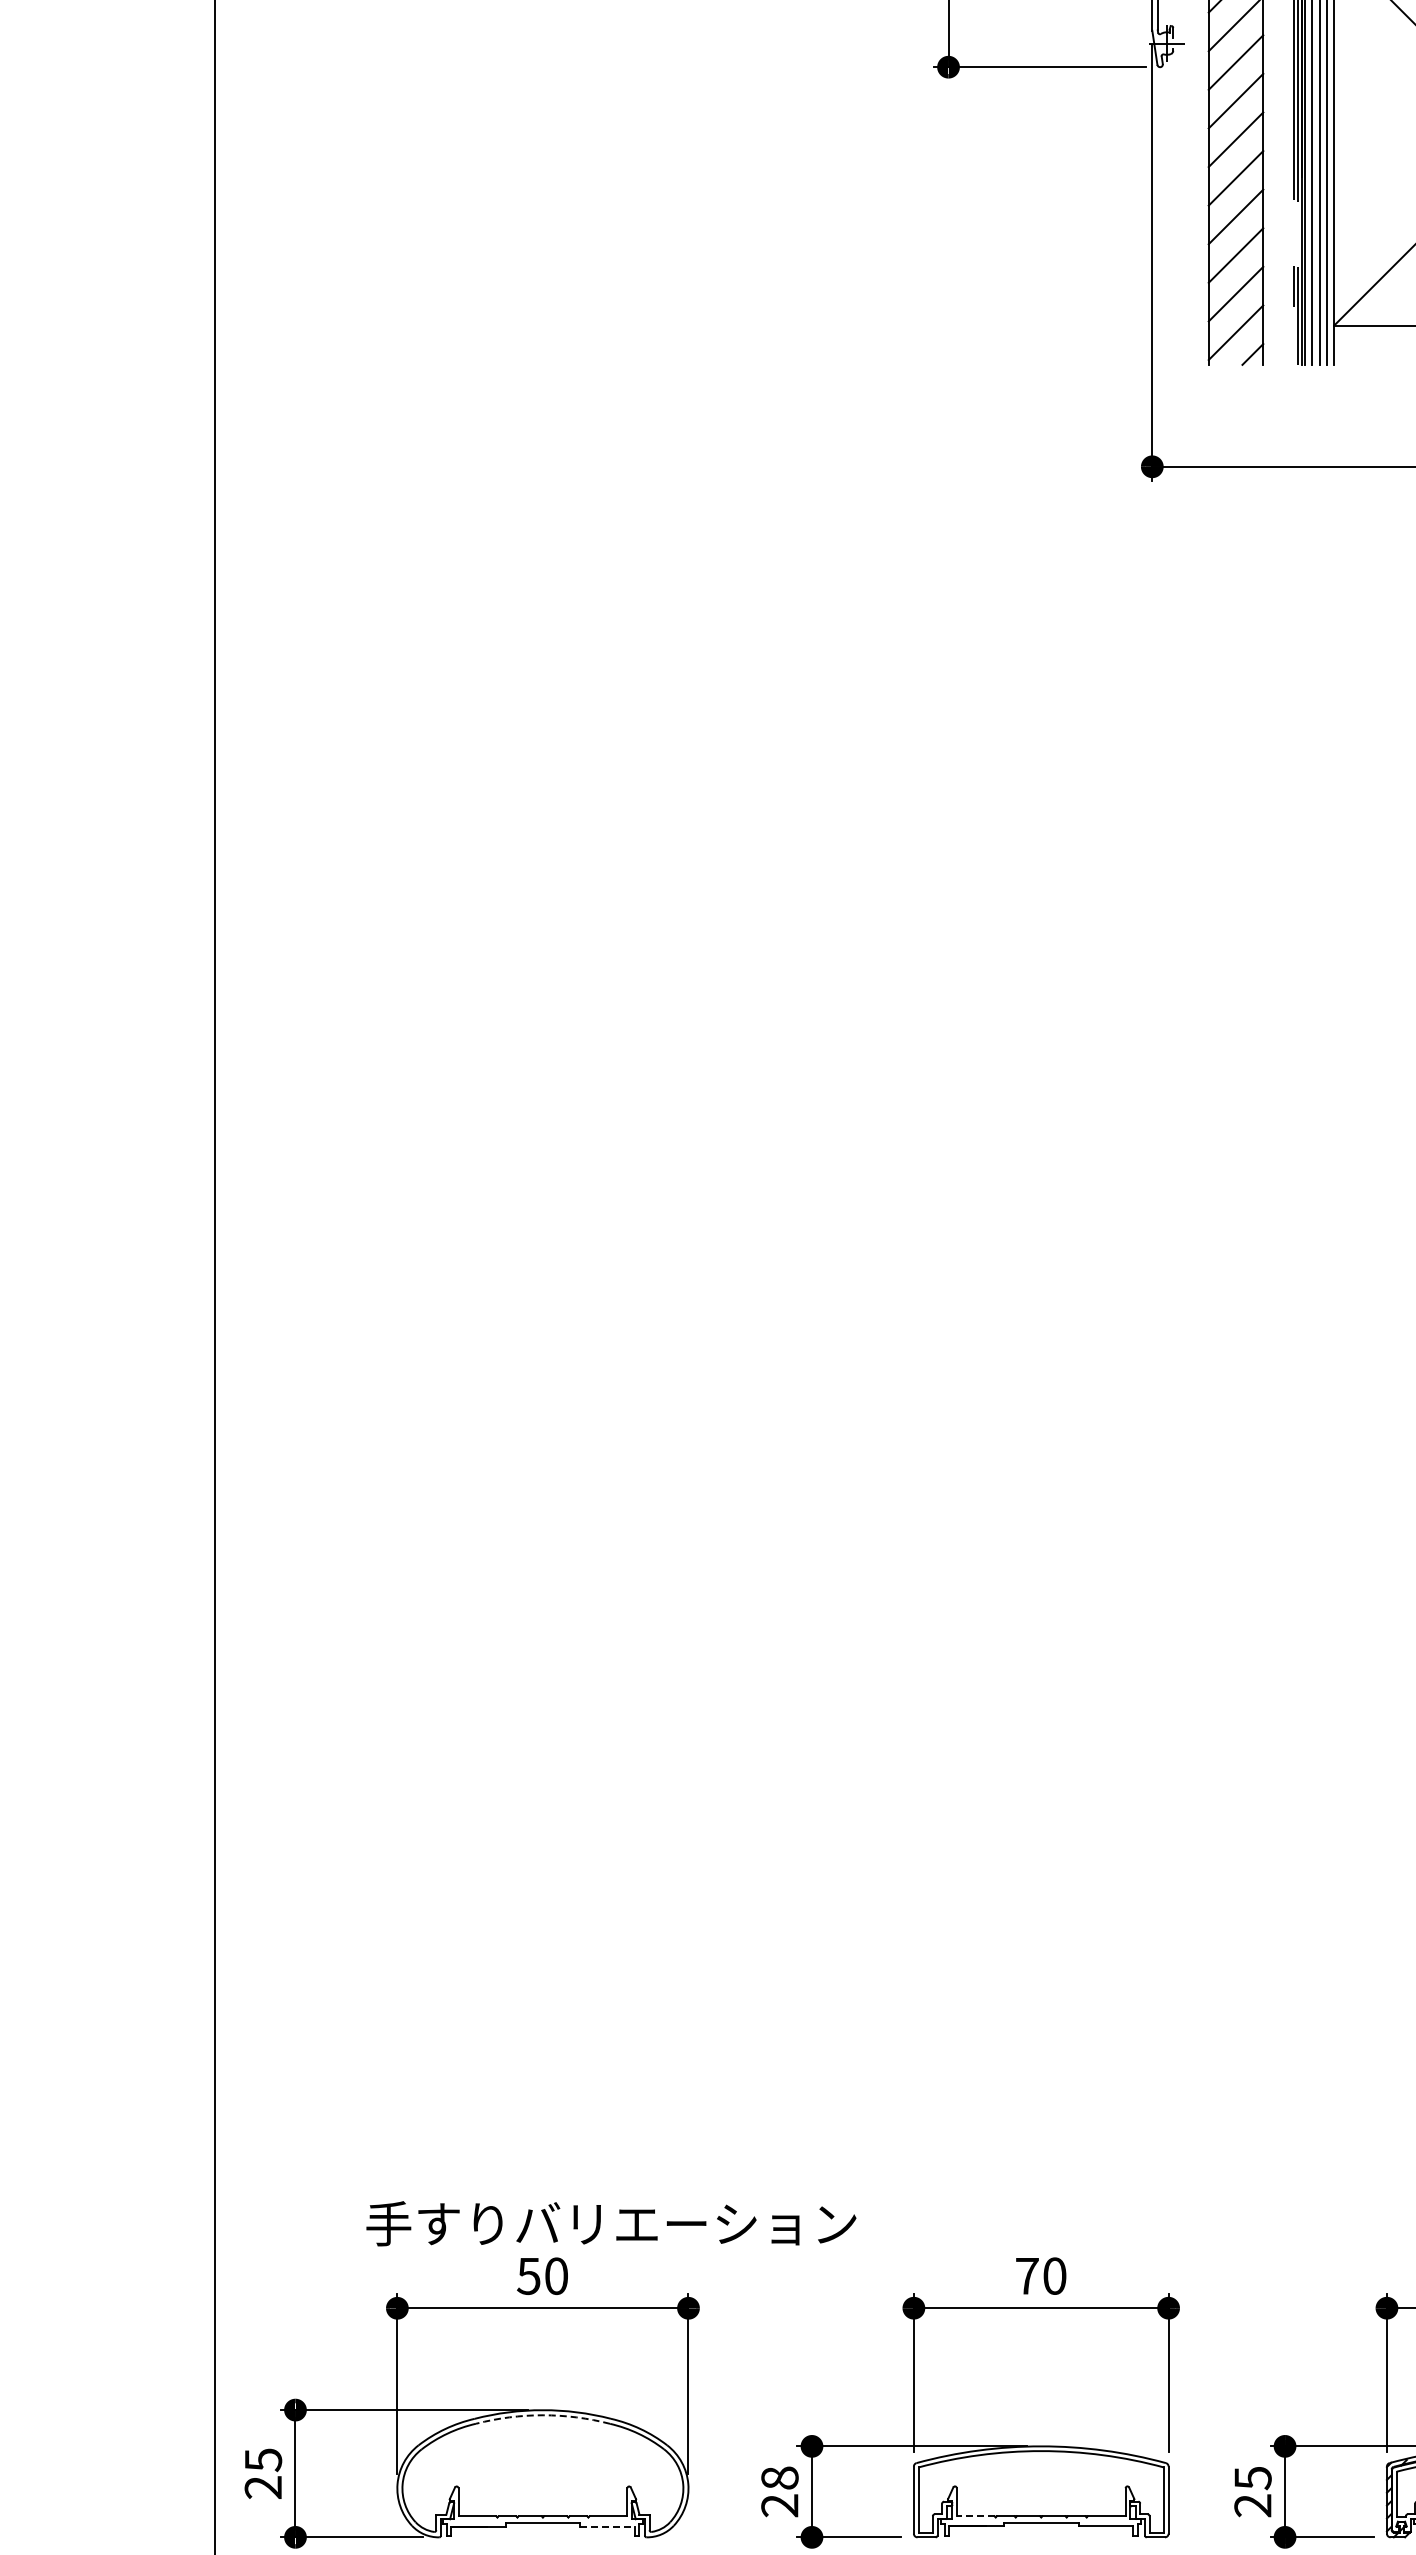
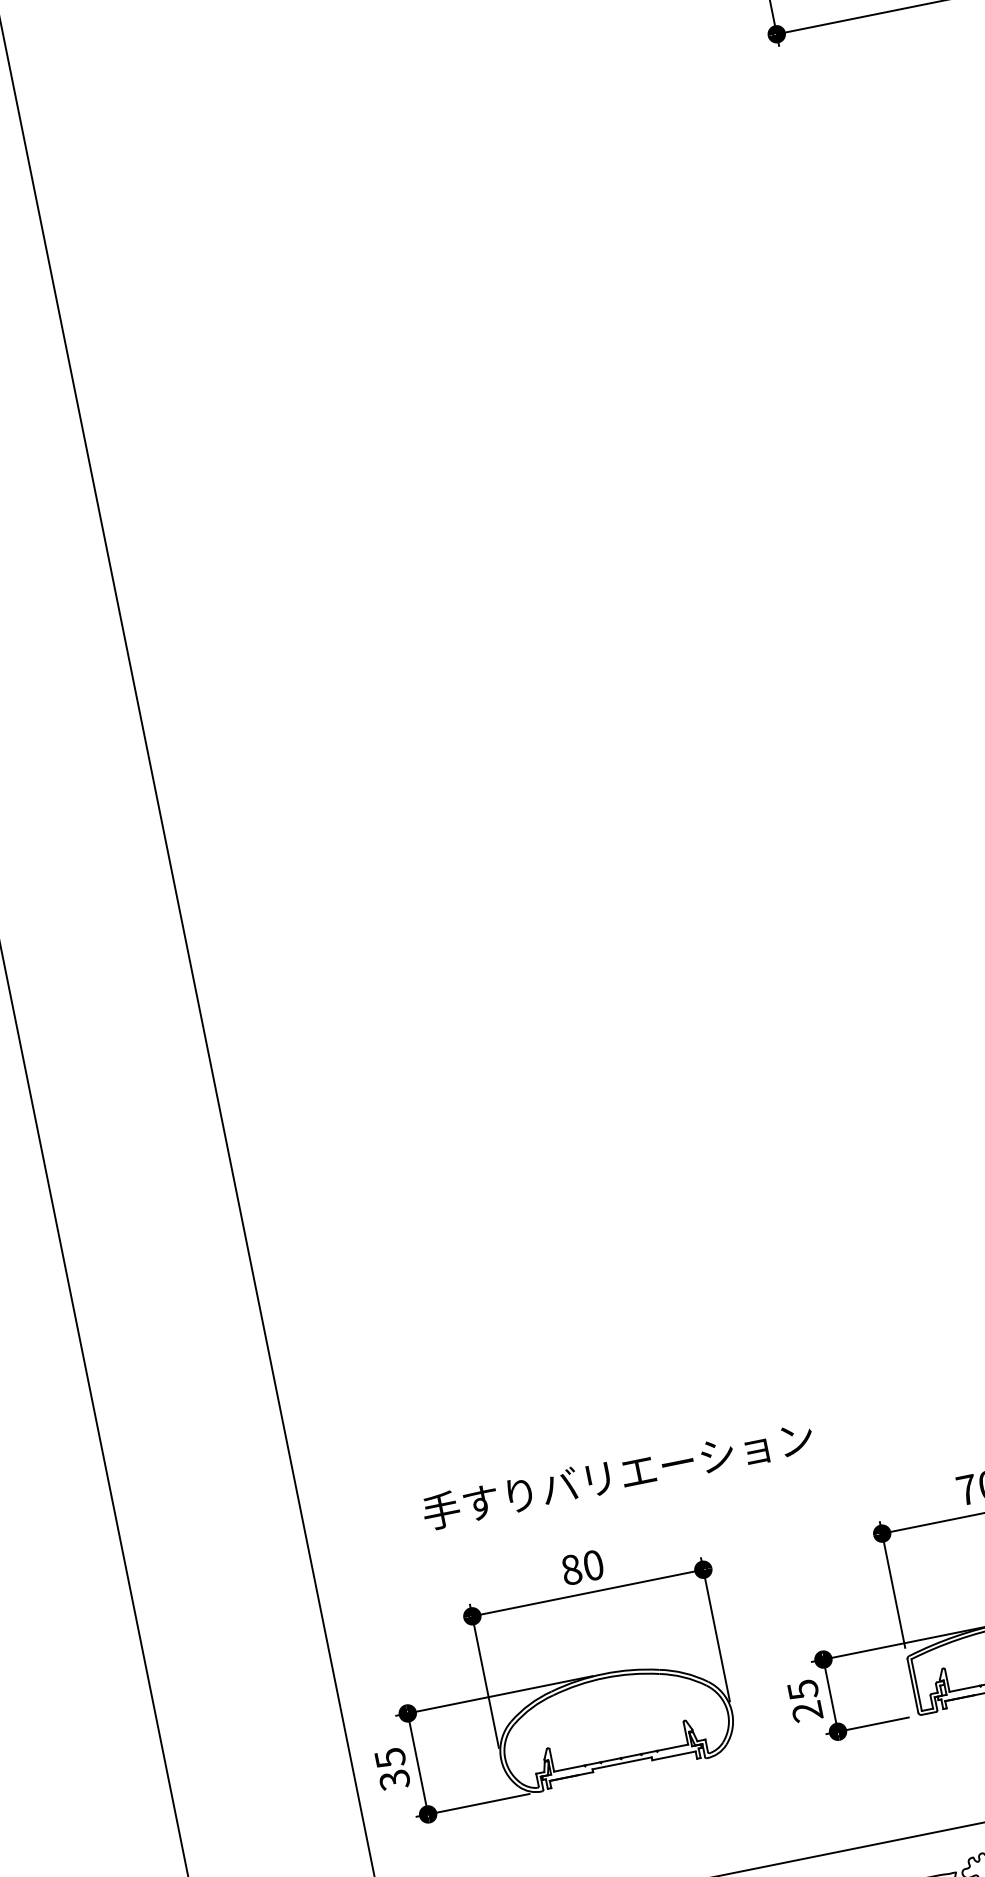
text: (611, 2223) -> (618, 1474), moved
text: (528, 2275) -> (571, 1569), 50 -> 80
arc: (543, 2415) -> (605, 1678), dashed -> solid
text: (779, 2478) -> (802, 1690), 28 -> 25
text: (263, 2487) -> (394, 1779), 25 -> 35
line: (975, 2516) -> (964, 1689), dashed -> solid
line: (608, 2526) -> (674, 1755), dashed -> solid

